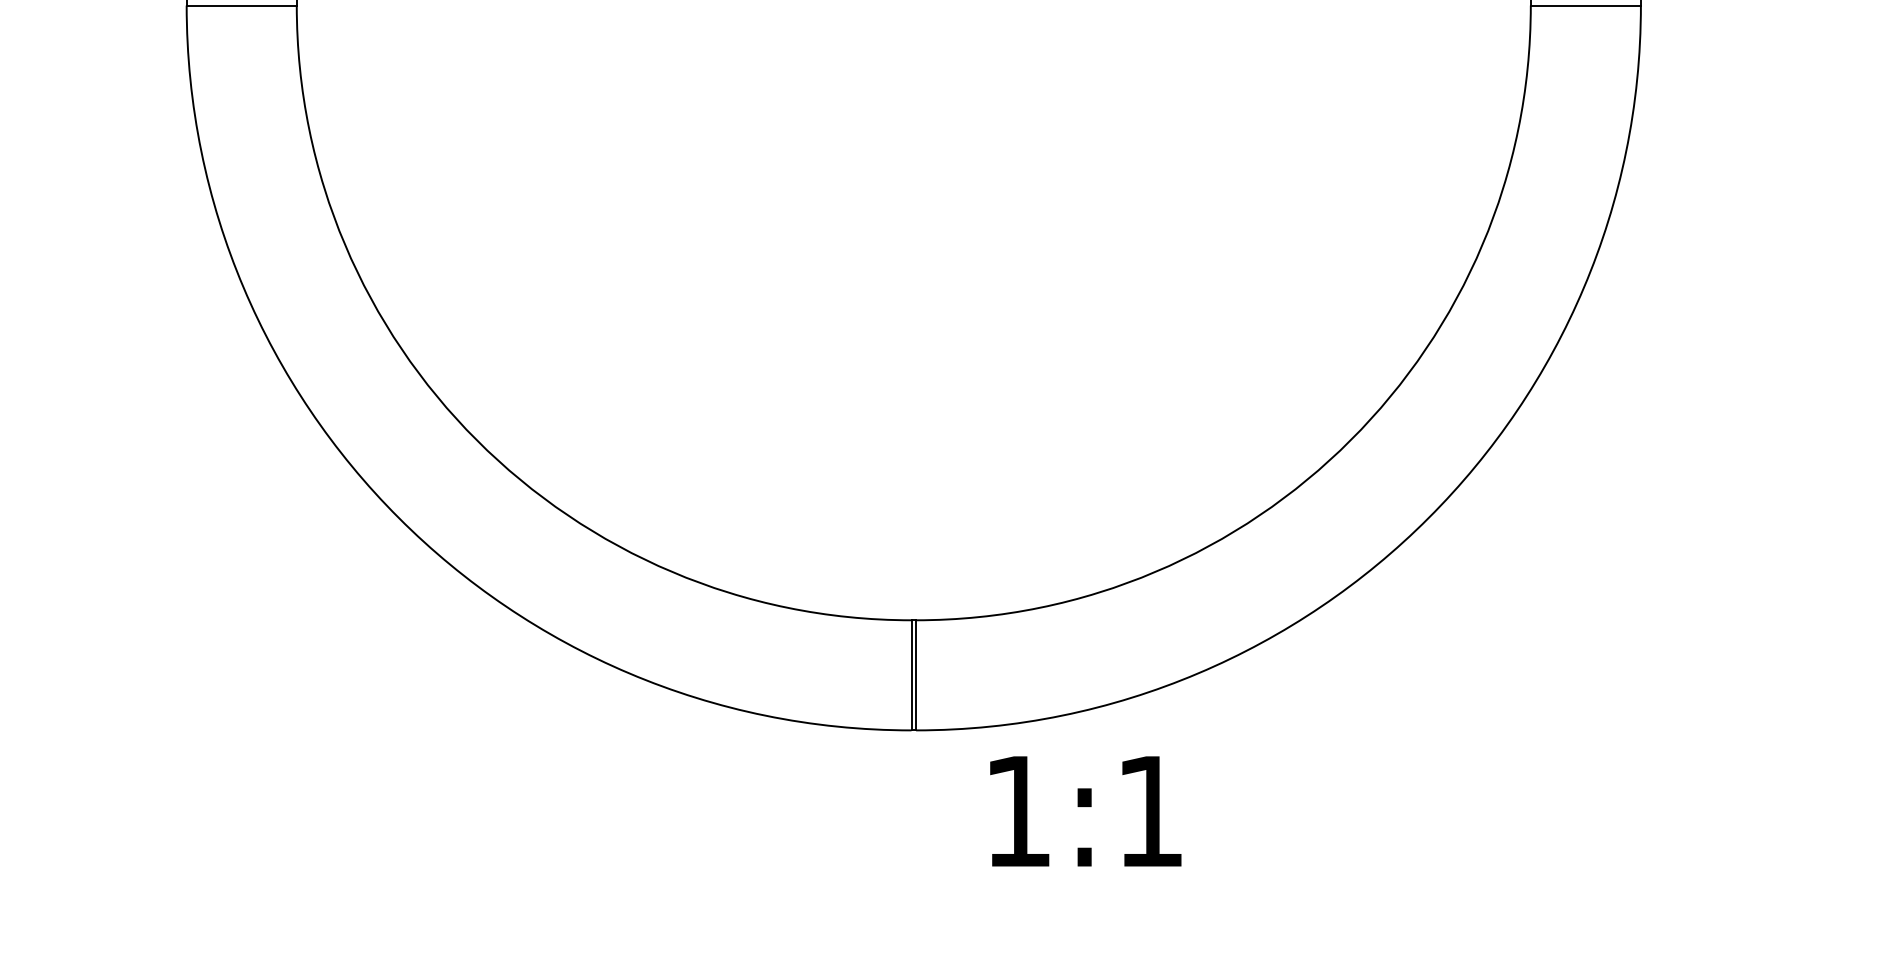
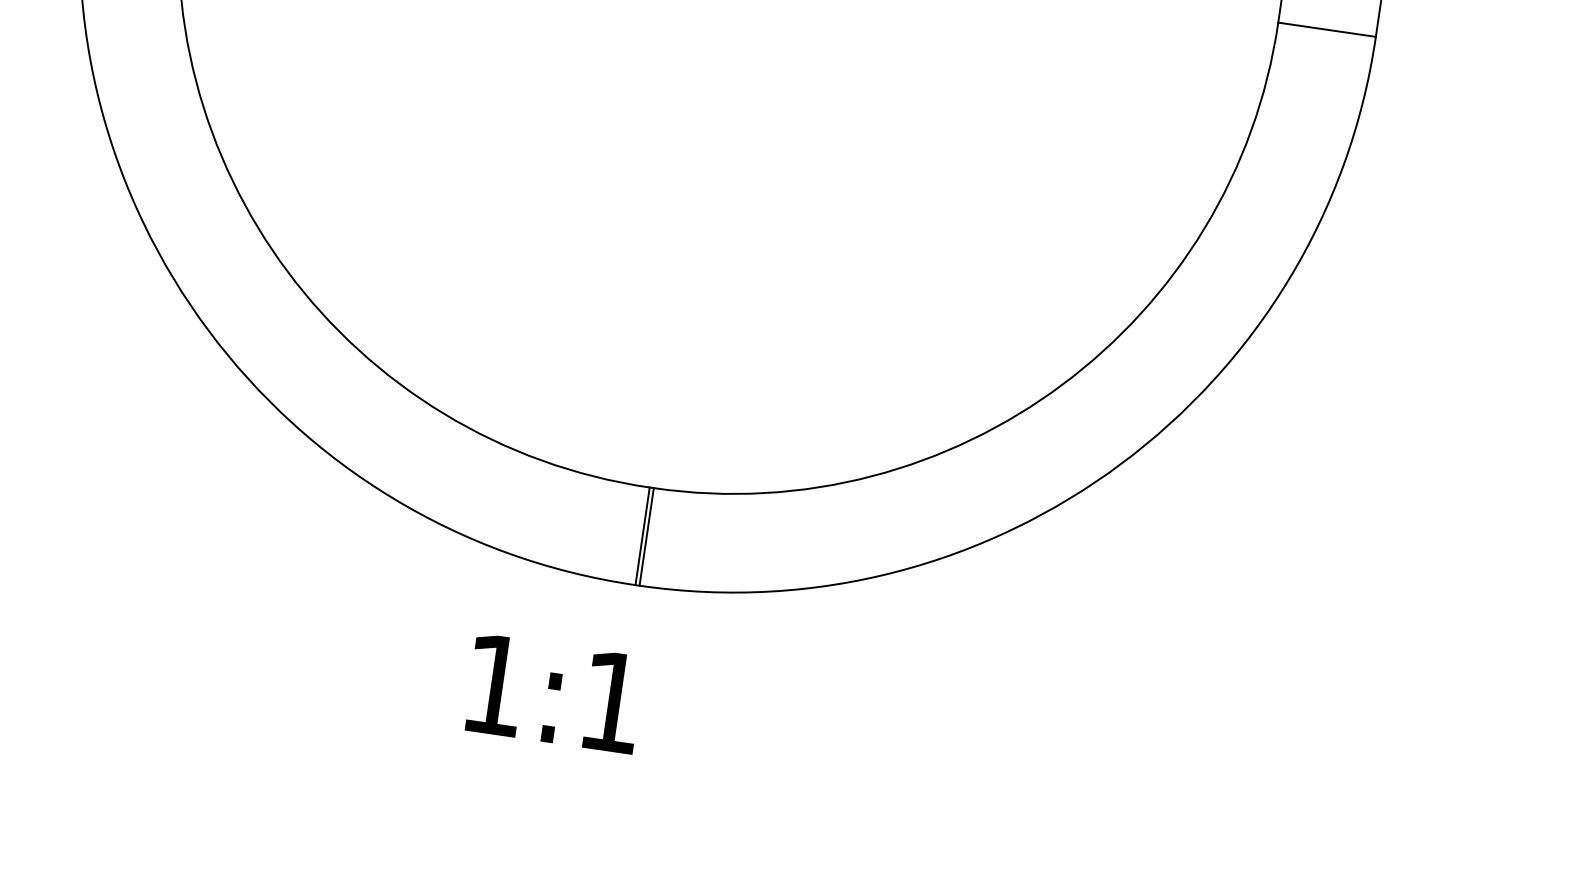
text: (1085, 811) -> (554, 693), moved

